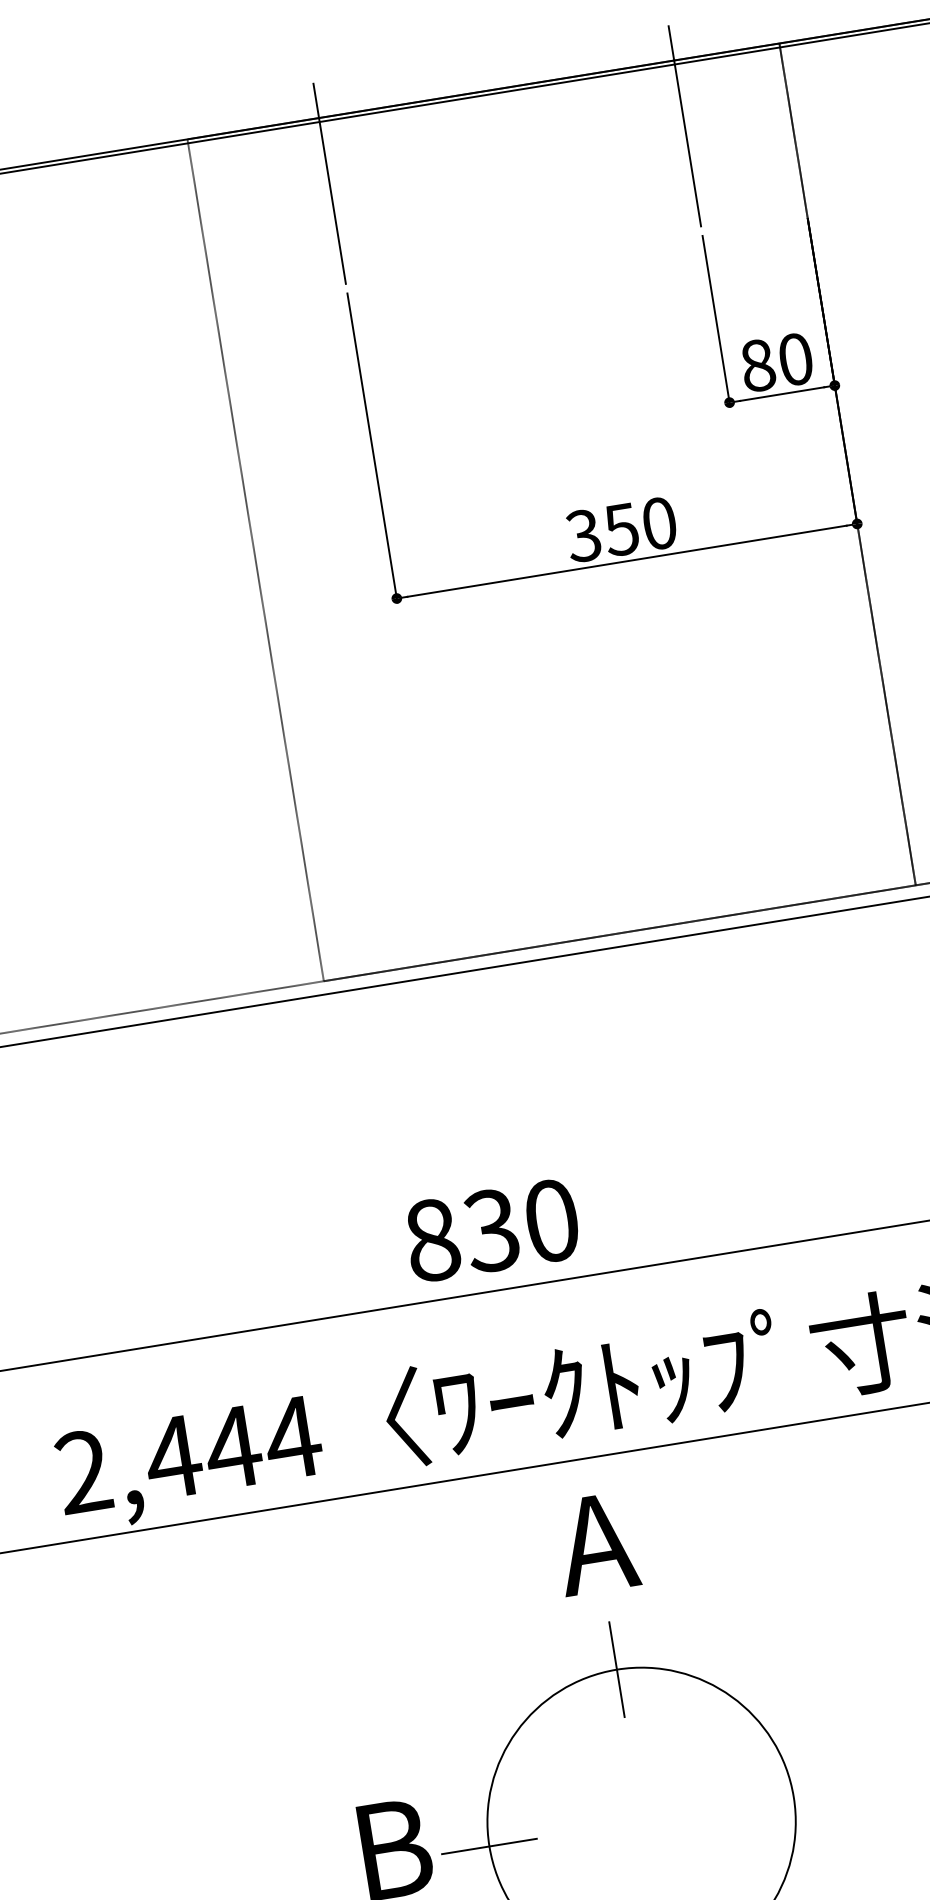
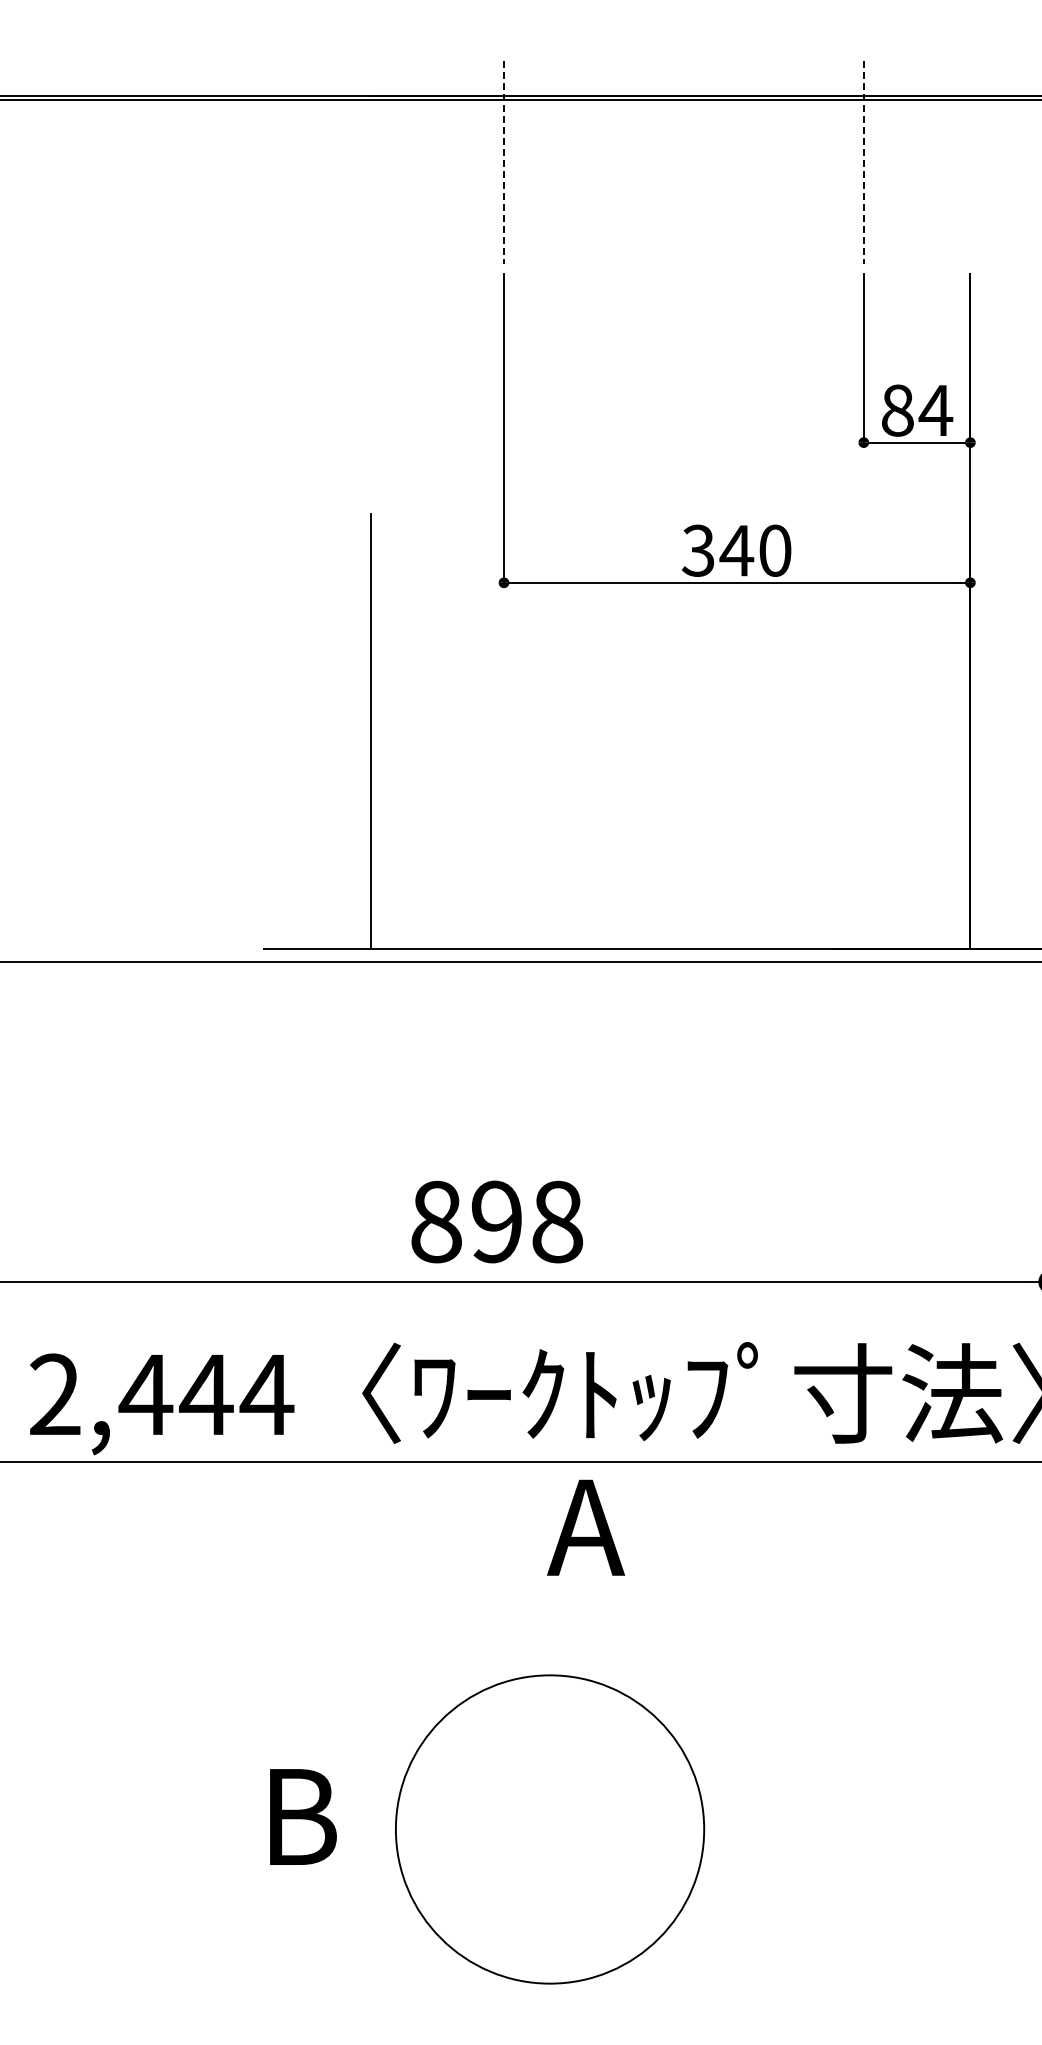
line: (684, 127) -> (863, 163), solid -> dashed
line: (330, 184) -> (504, 163), solid -> dashed
text: (795, 359) -> (935, 410), 80 -> 84
text: (621, 529) -> (736, 550), 350 -> 340
text: (521, 1225) -> (526, 1221), 830 -> 898
text: (596, 1543) -> (586, 1527), moved
line: (617, 1669) -> (550, 1675), removed
line: (489, 1846) -> (395, 1829), removed

